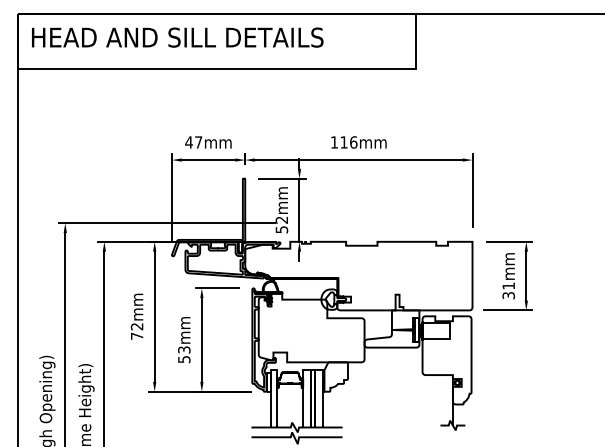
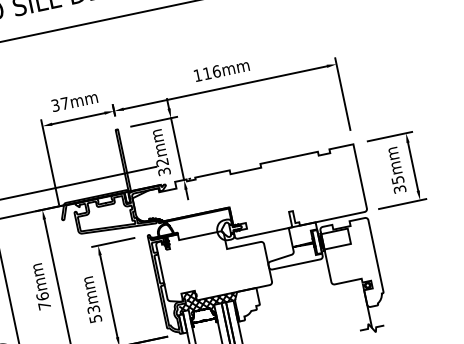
text: (188, 142) -> (55, 105), 47mm -> 37mm
text: (281, 229) -> (163, 171), 52mm -> 32mm
text: (508, 285) -> (397, 179), 31mm -> 35mm
text: (136, 326) -> (42, 296), 72mm -> 76mm
hatch: (298, 365) -> (208, 301), added

